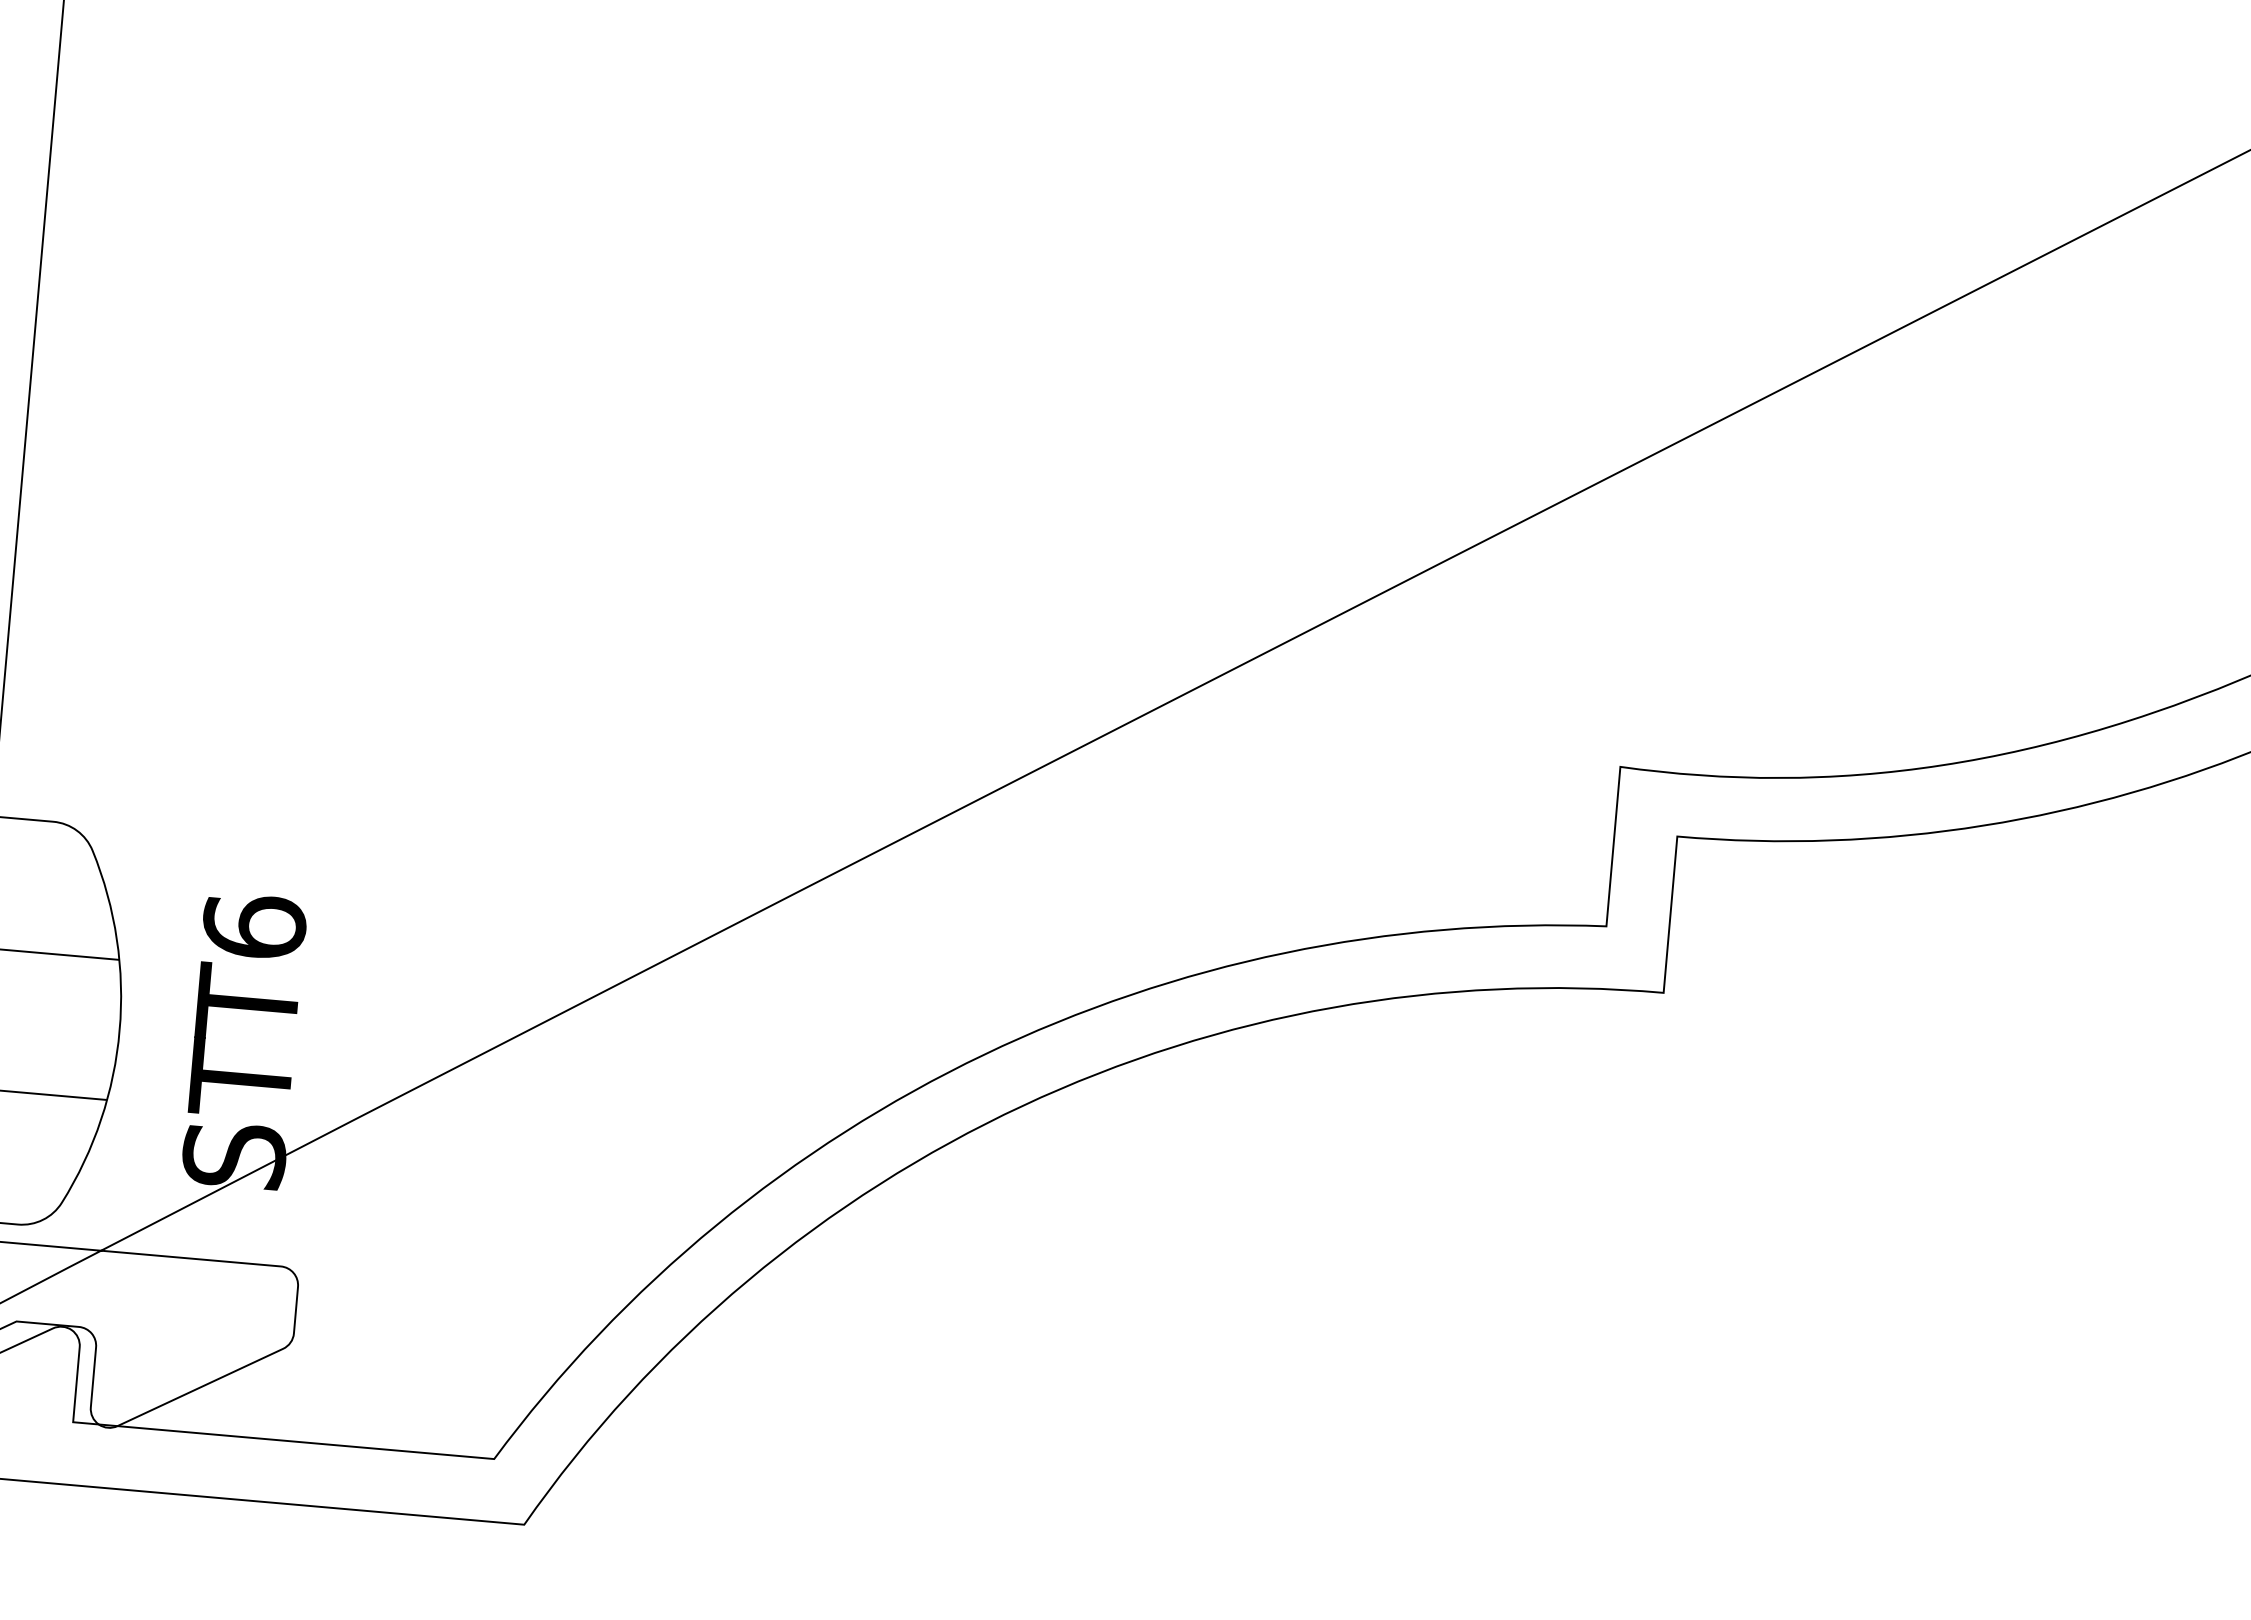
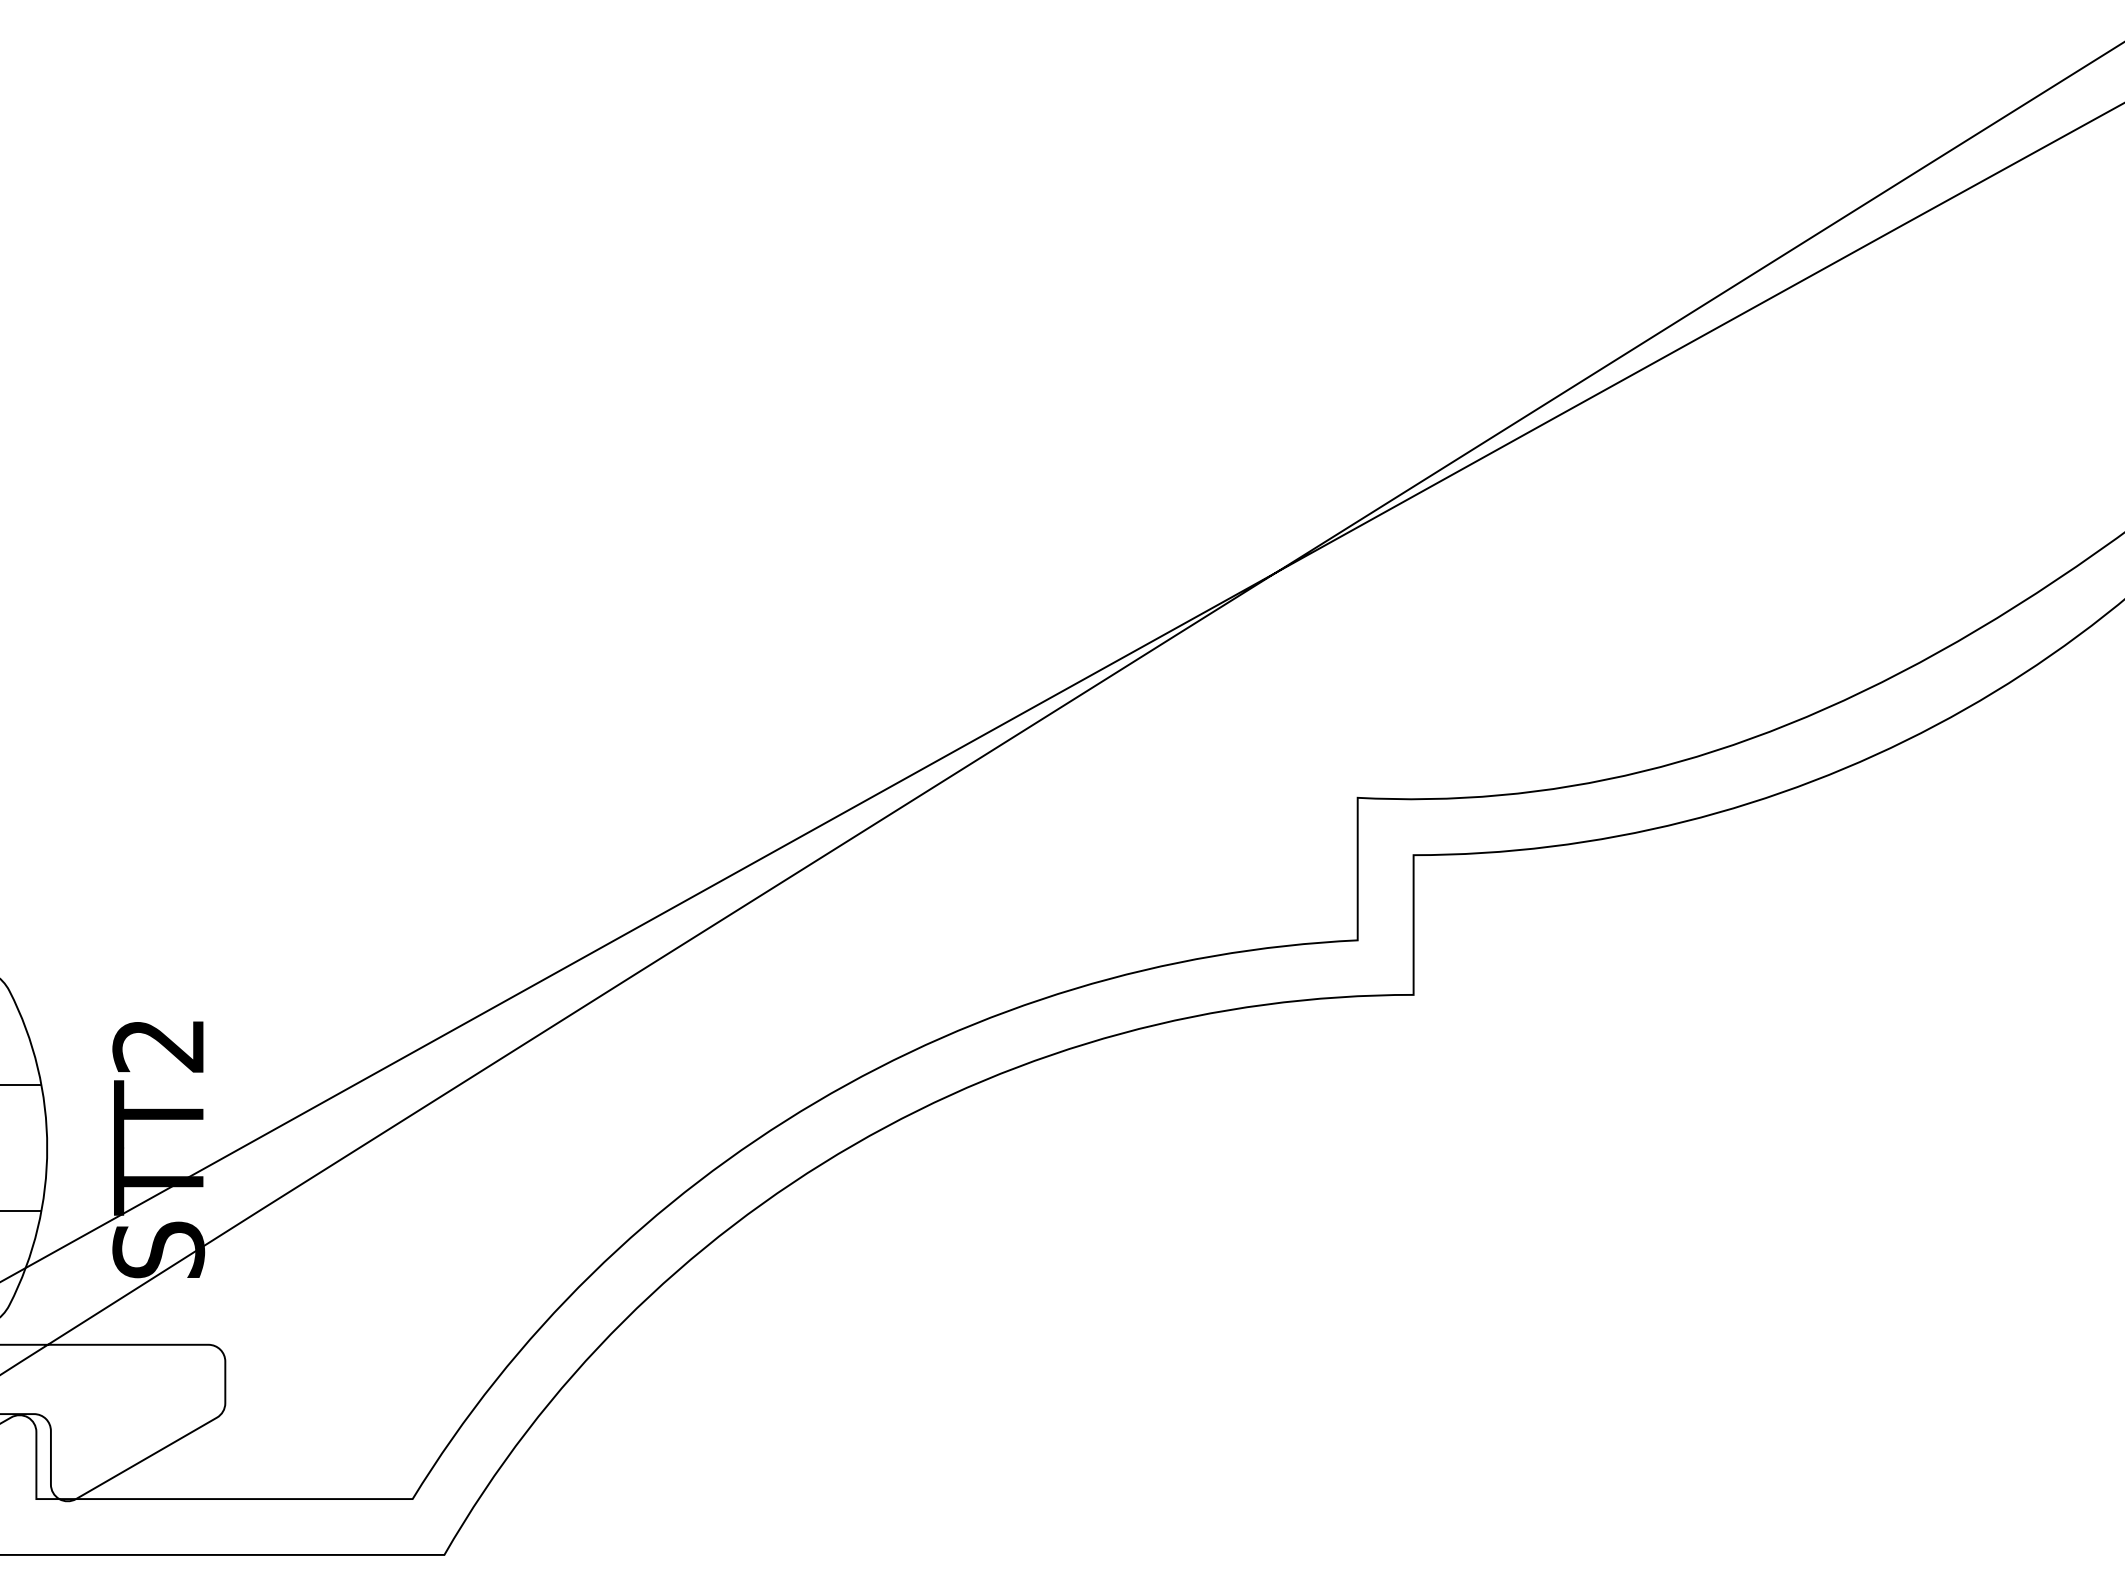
text: (254, 925) -> (158, 1044), STT6 -> STT2

